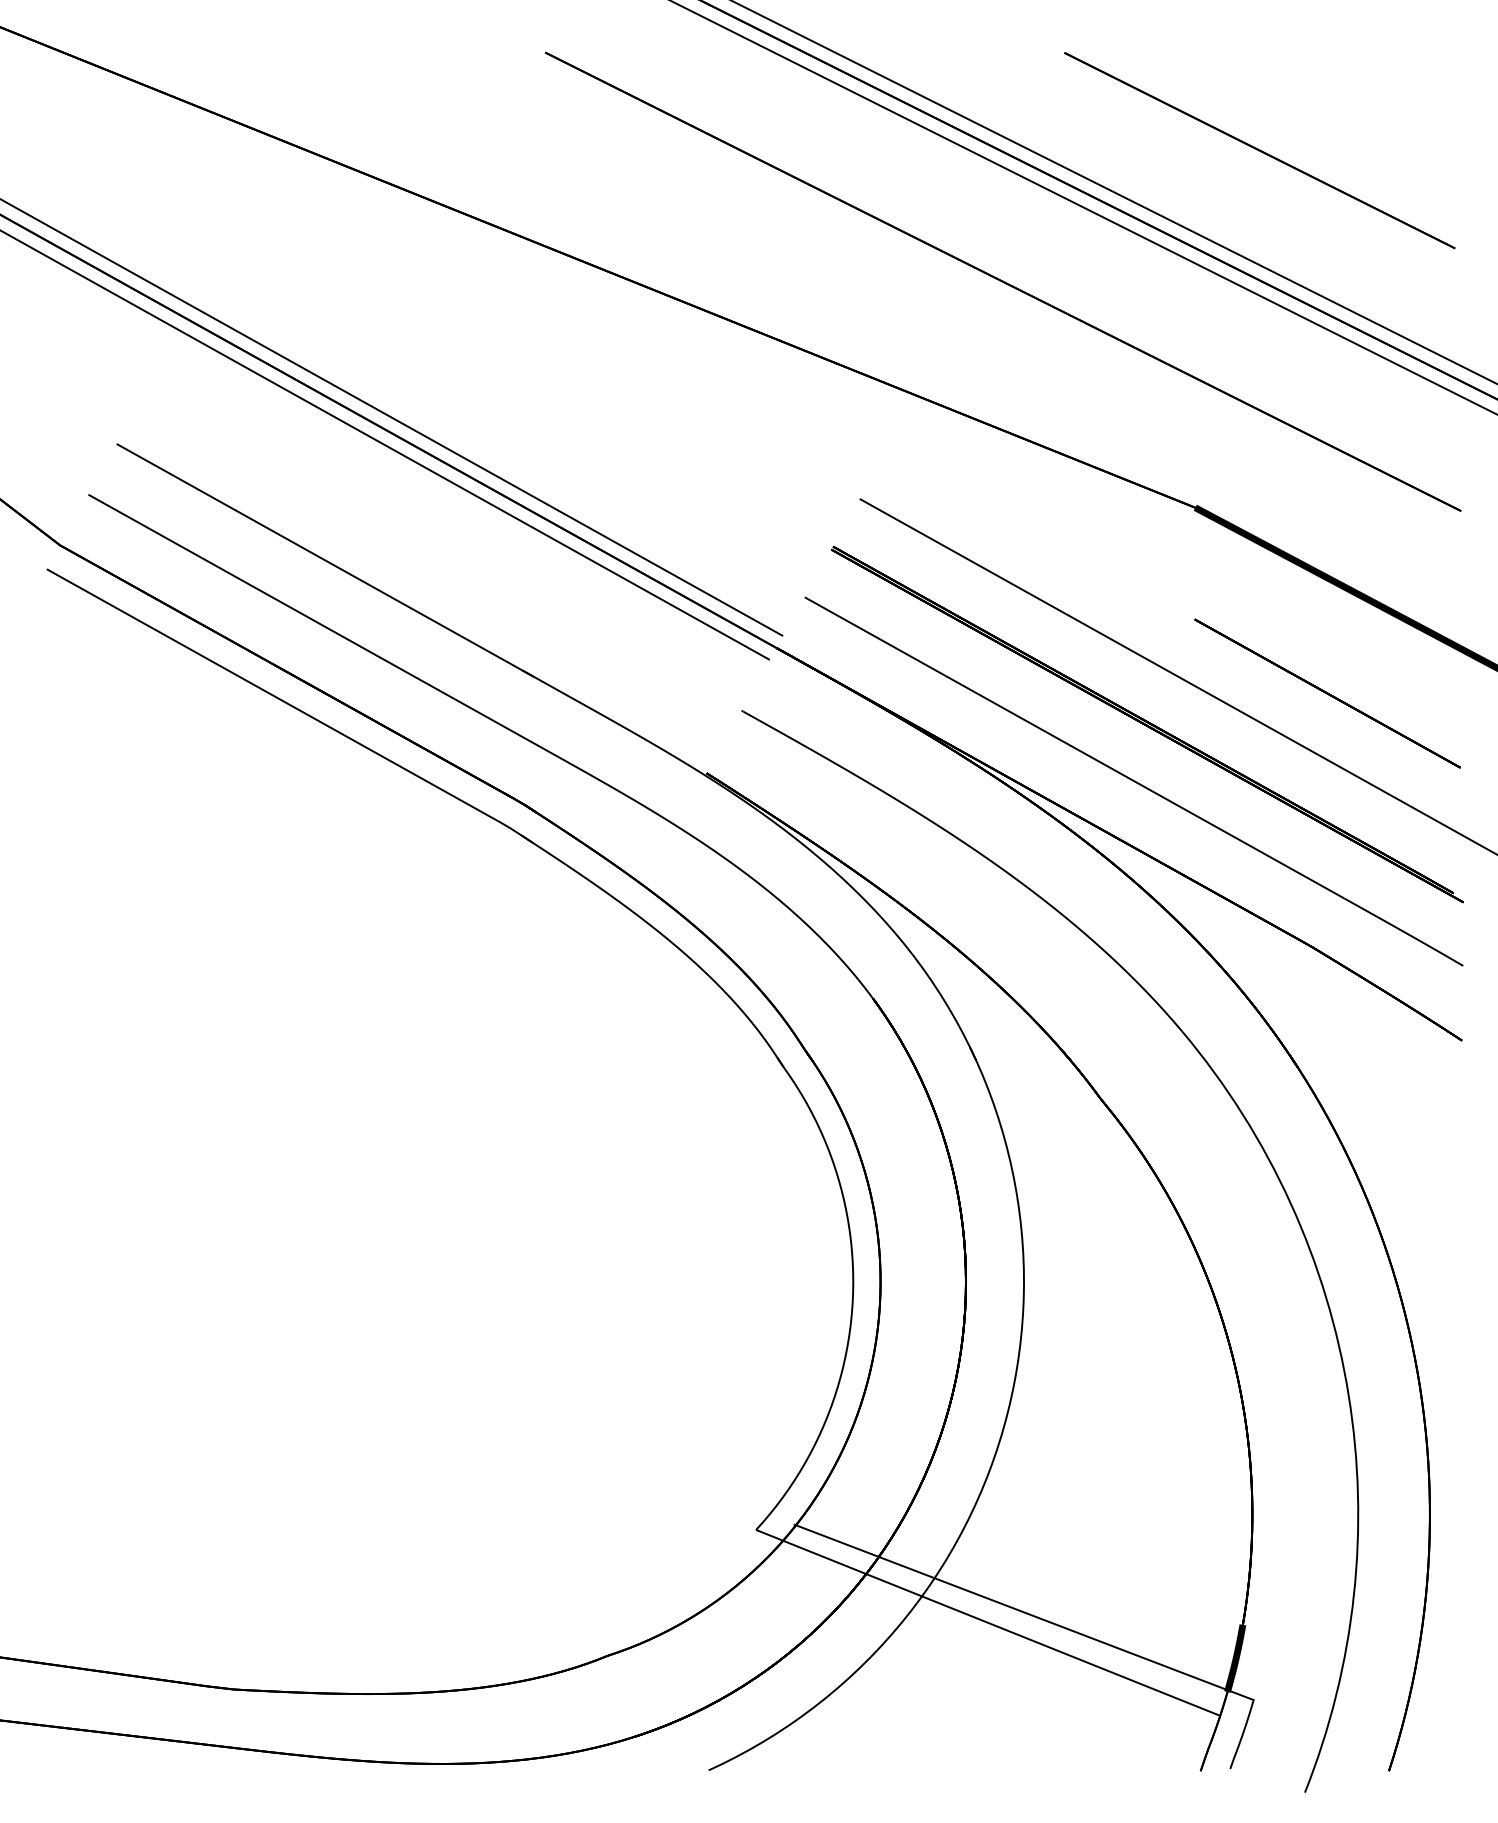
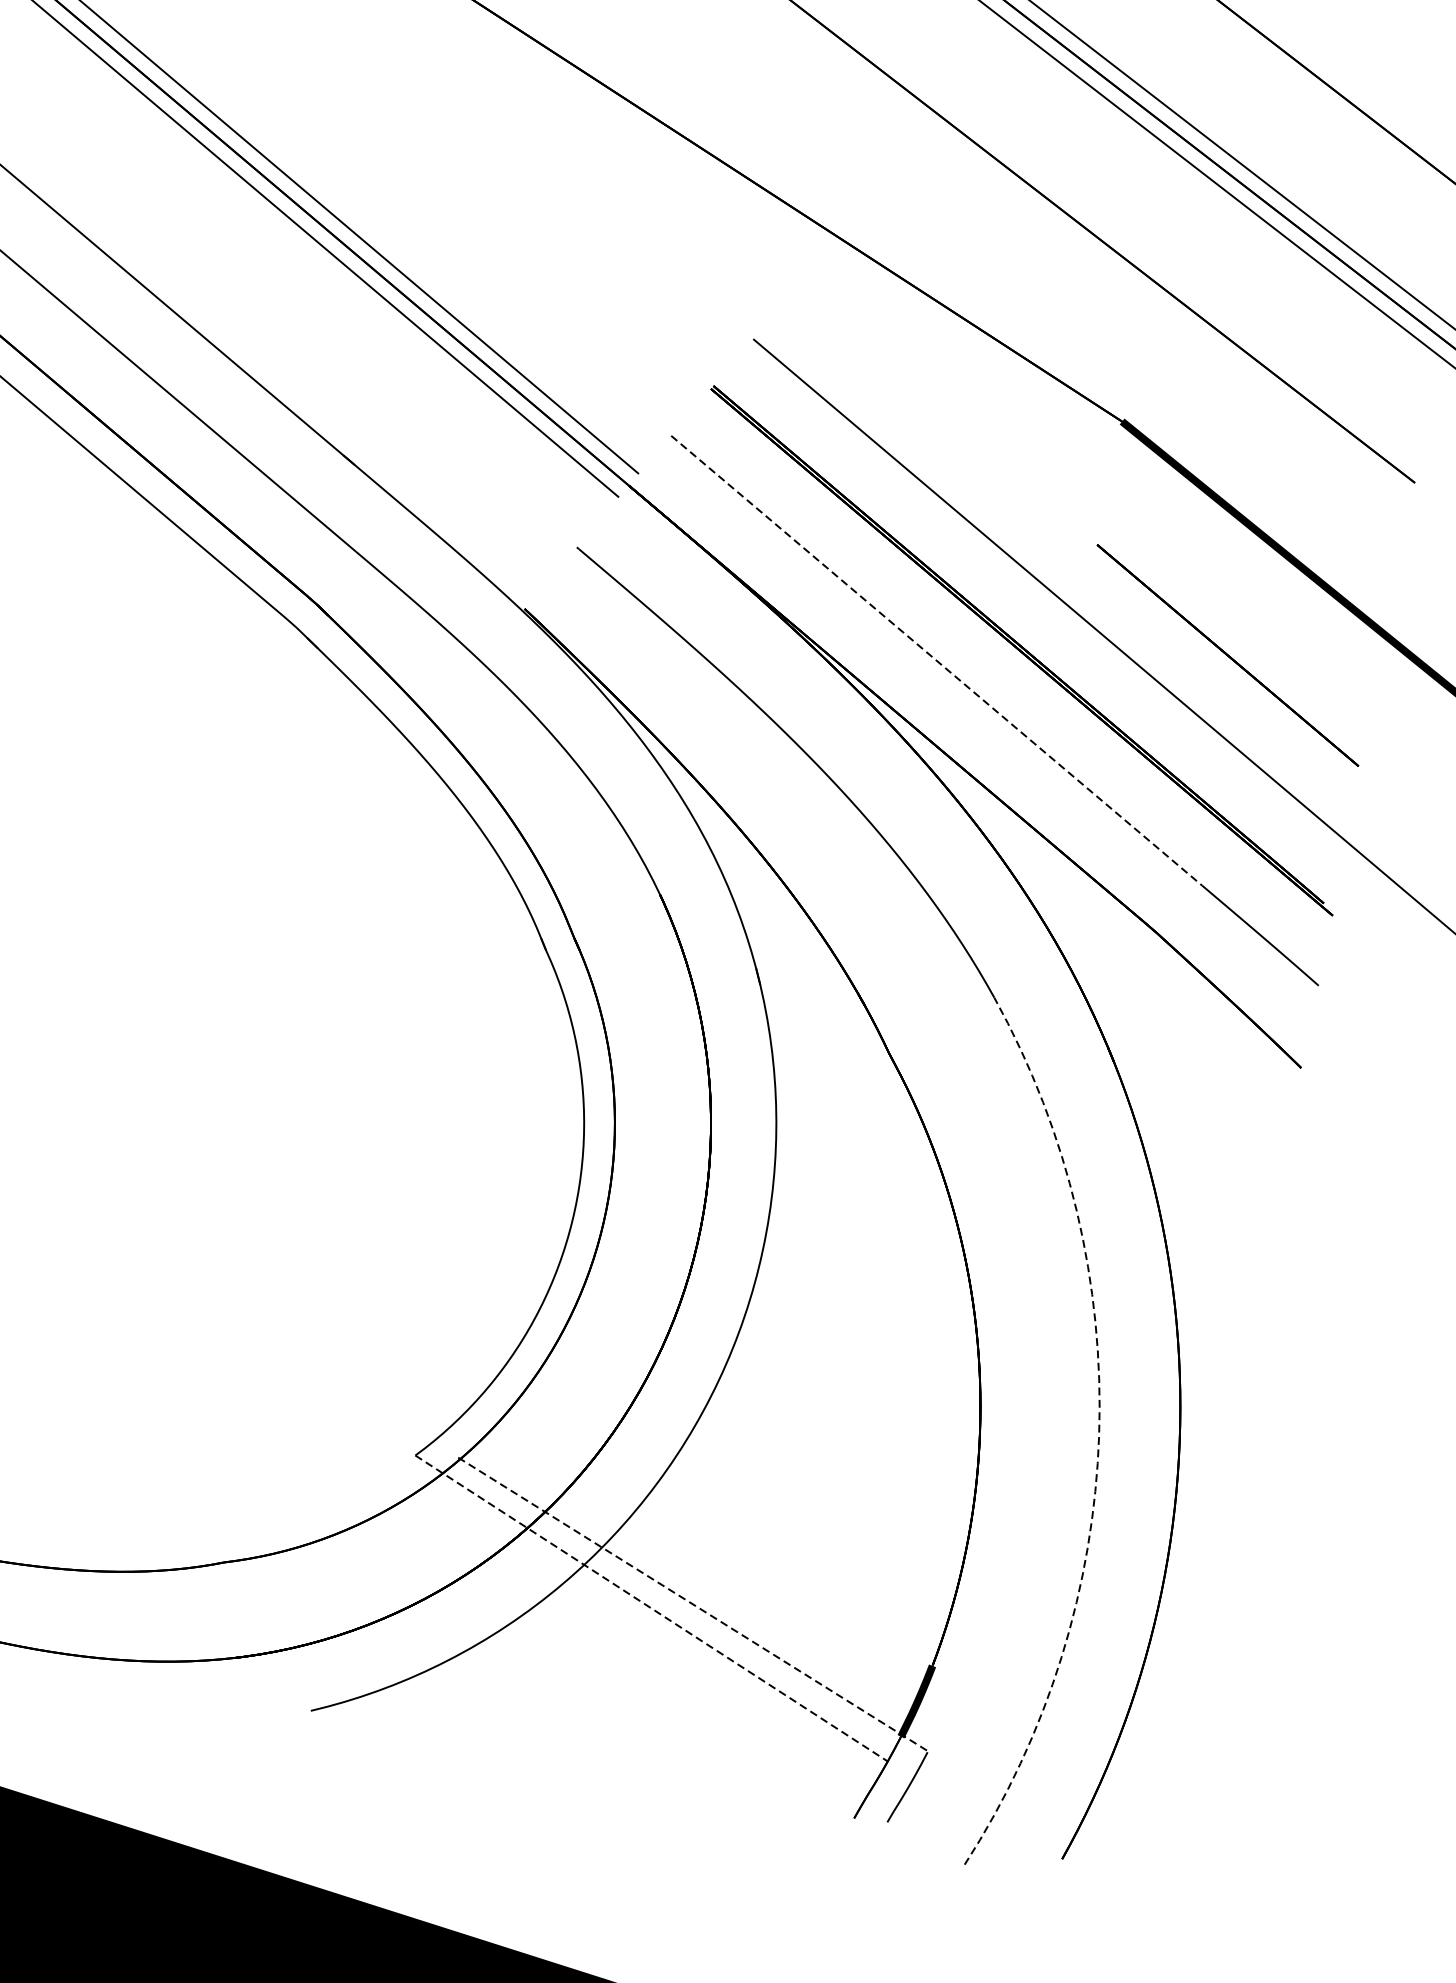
line: (1075, 748) -> (937, 661), solid -> dashed
arc: (1348, 1395) -> (1098, 1435), solid -> dashed
line: (1024, 1612) -> (693, 1604), solid -> dashed
line: (988, 1622) -> (652, 1608), solid -> dashed

